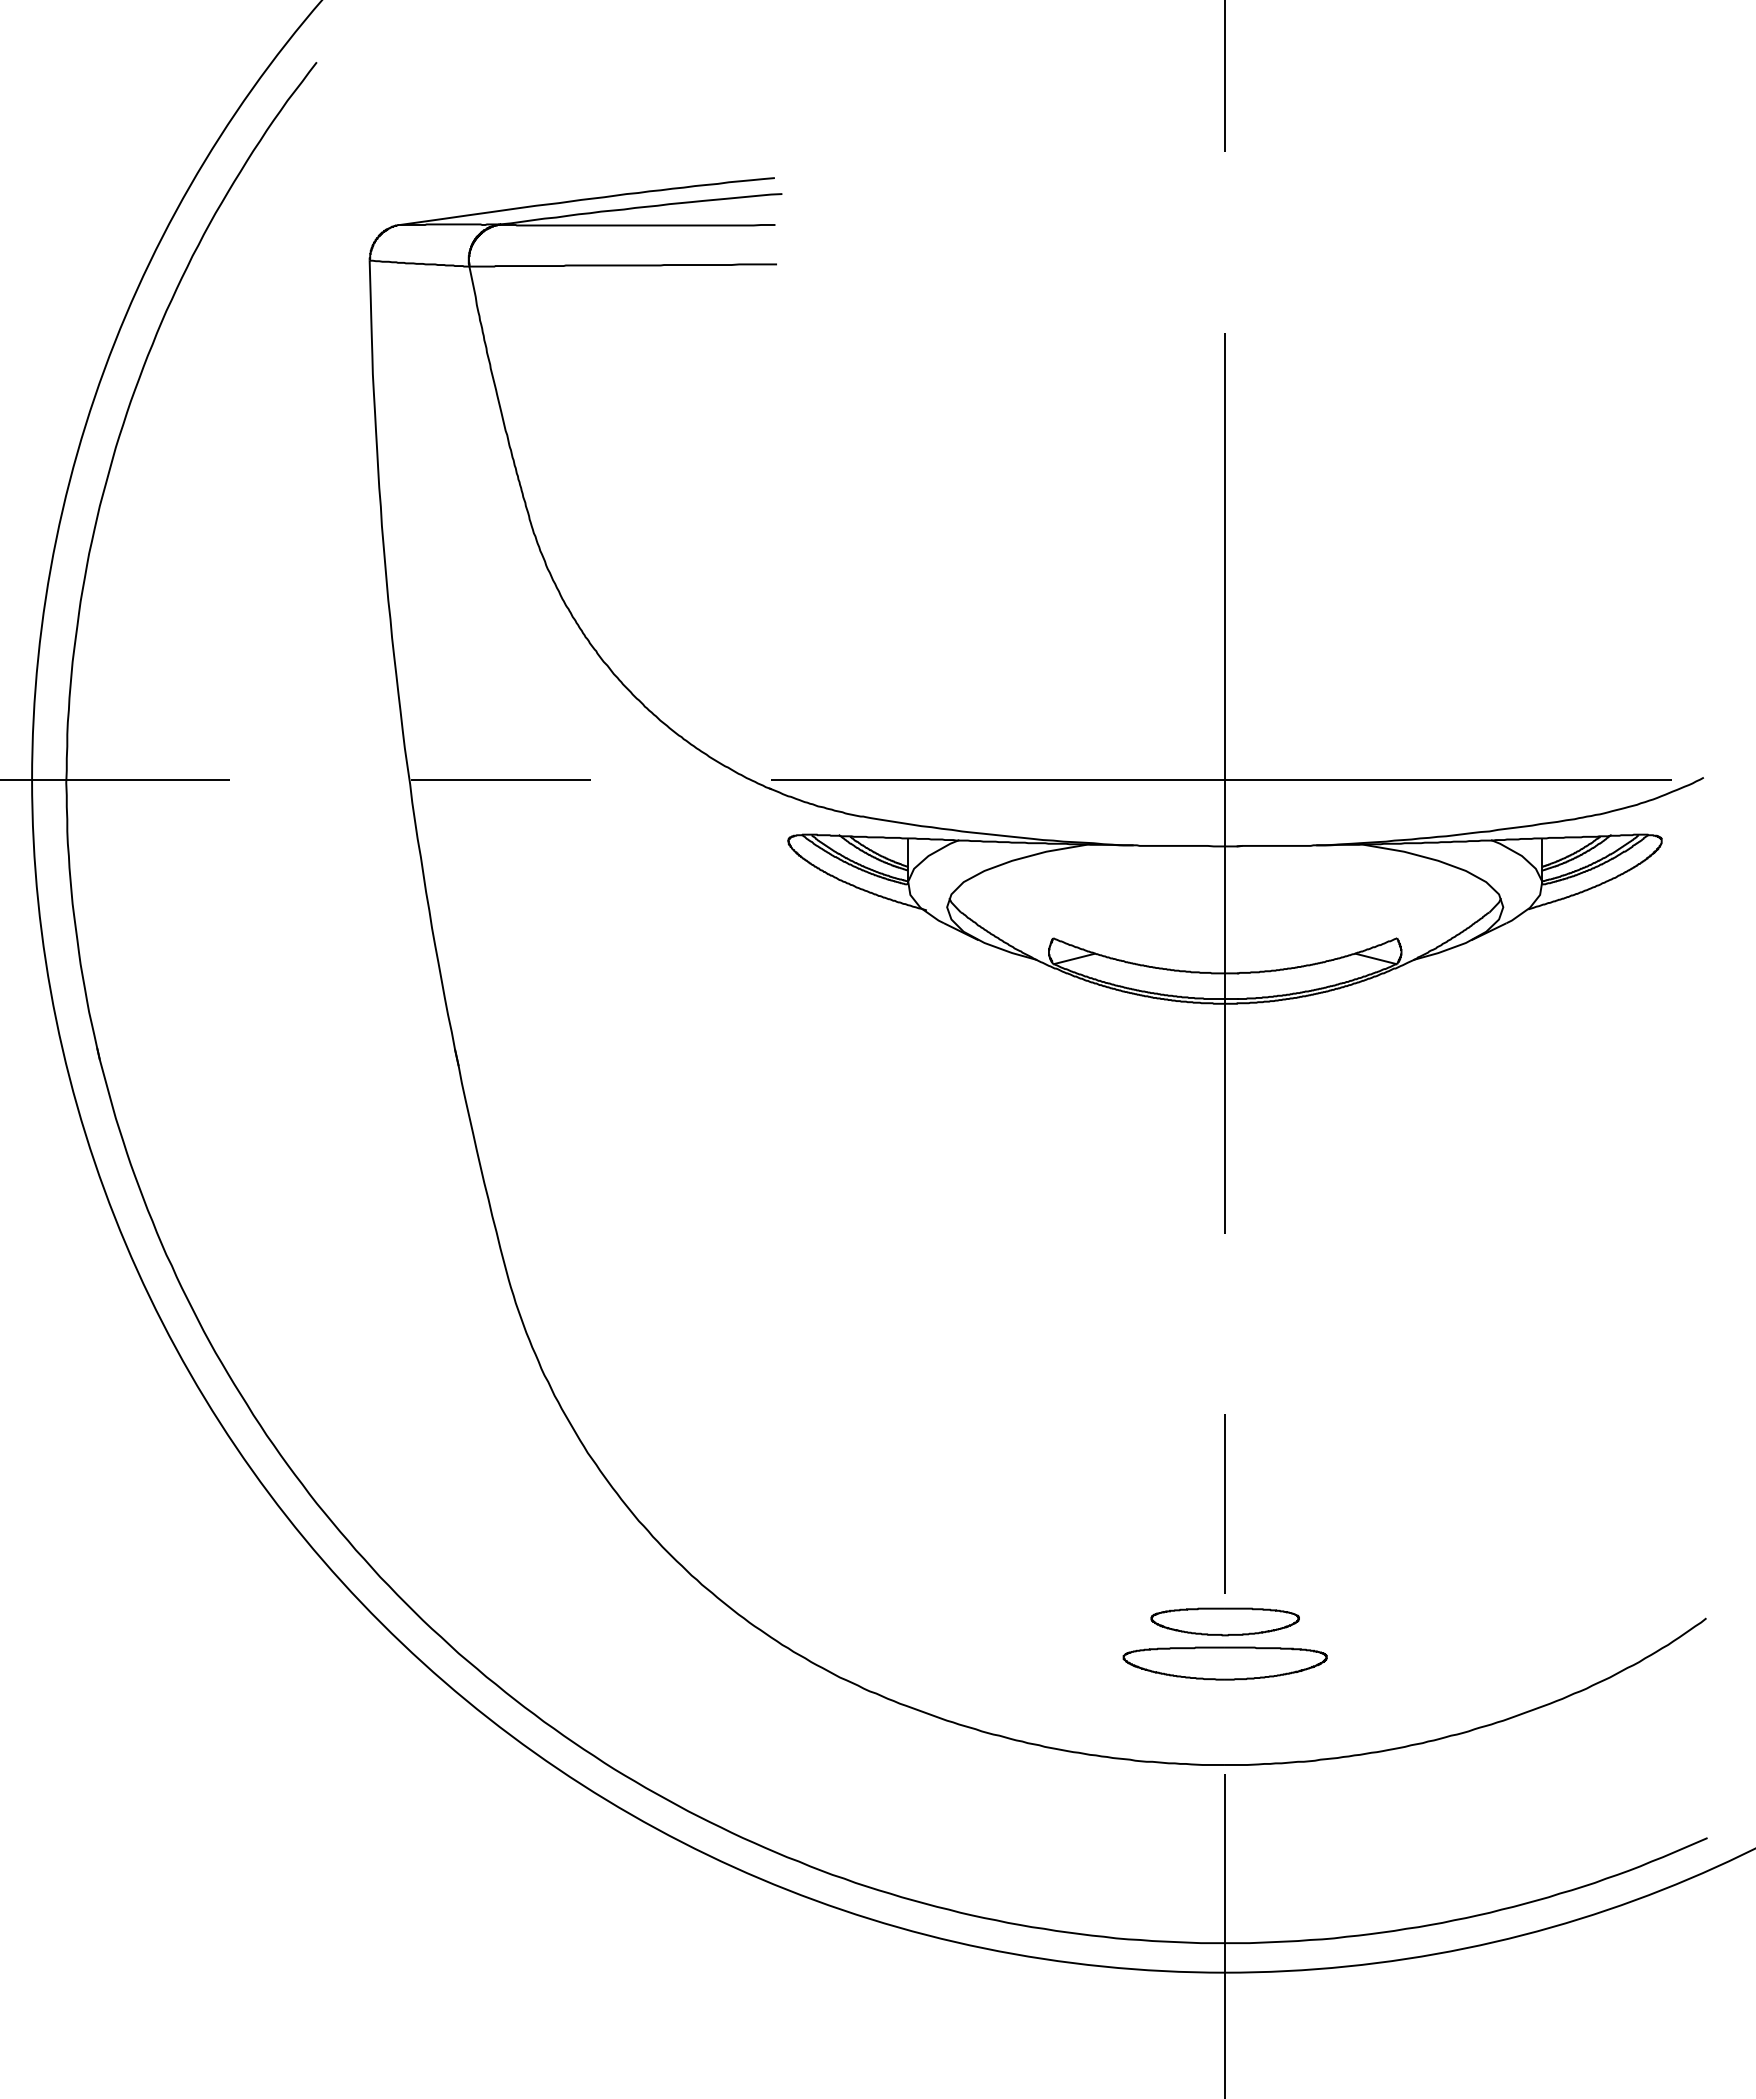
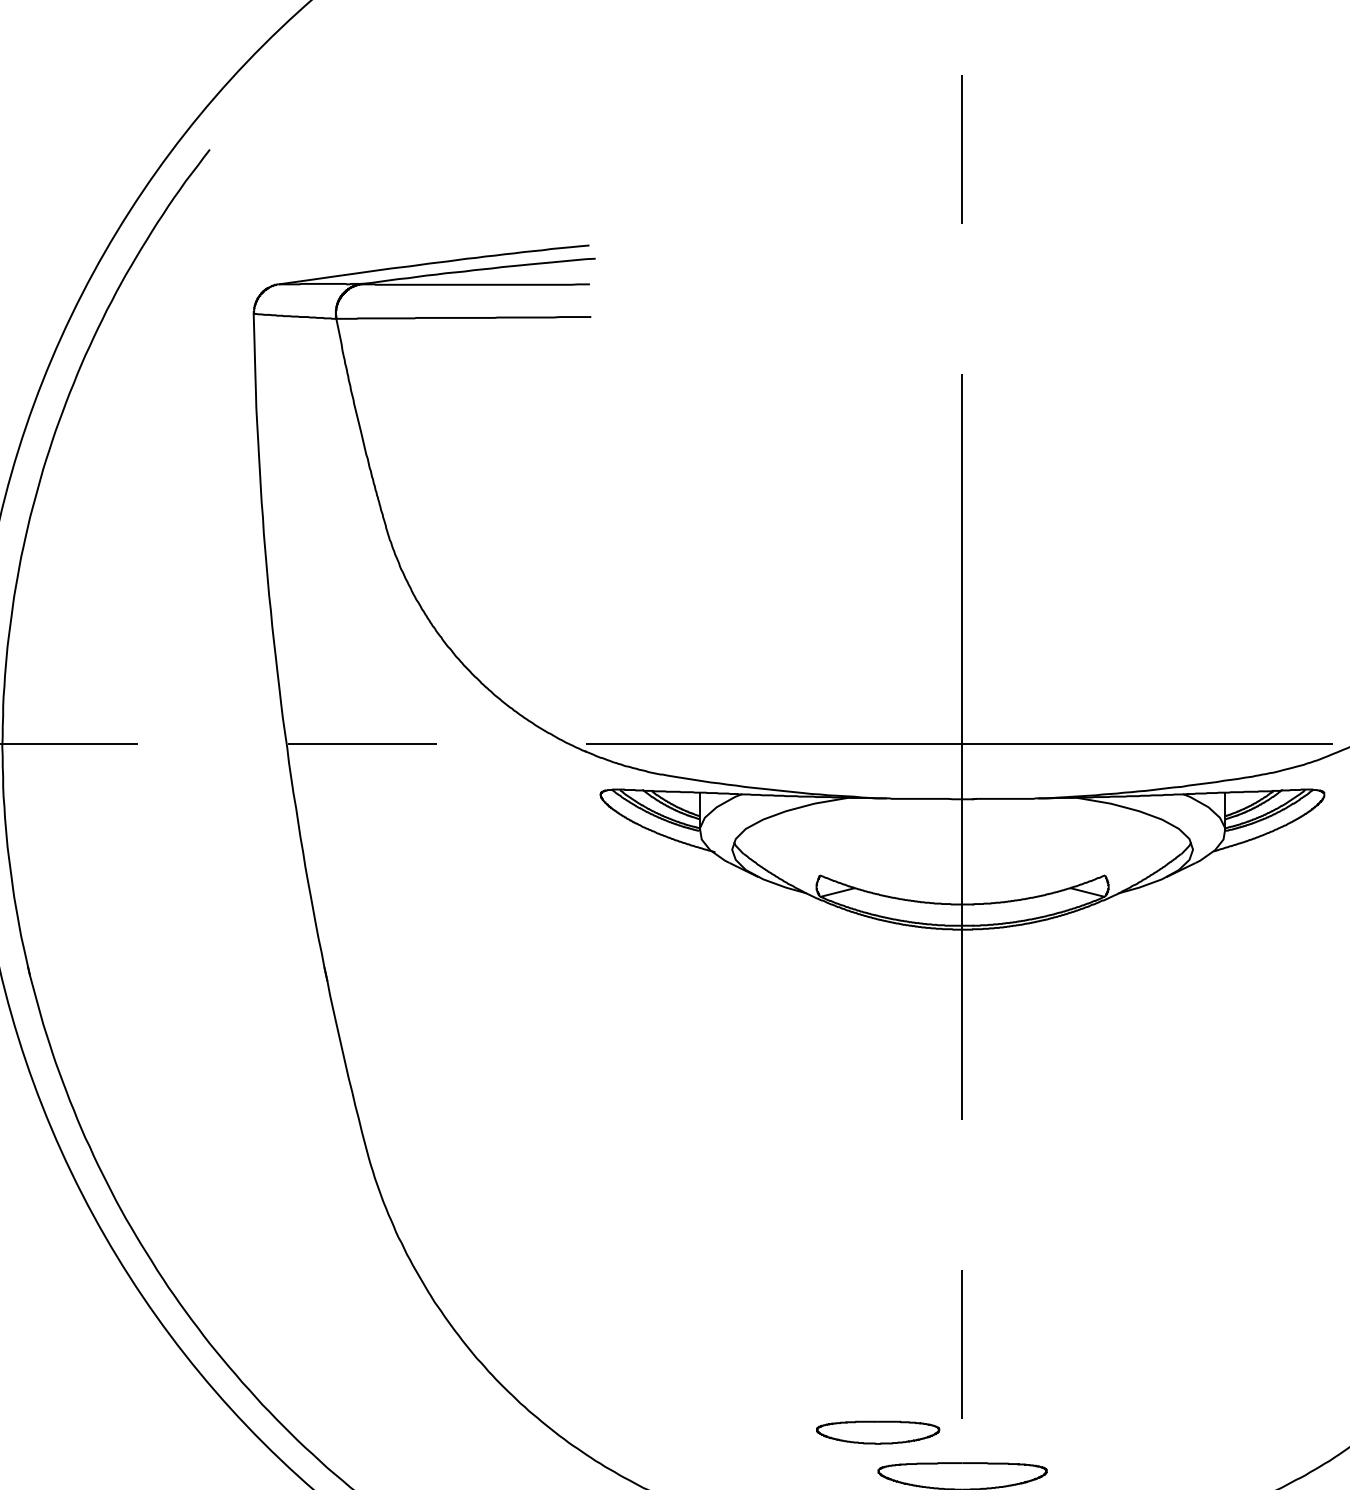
part: (1224, 1621) -> (877, 1432), moved

